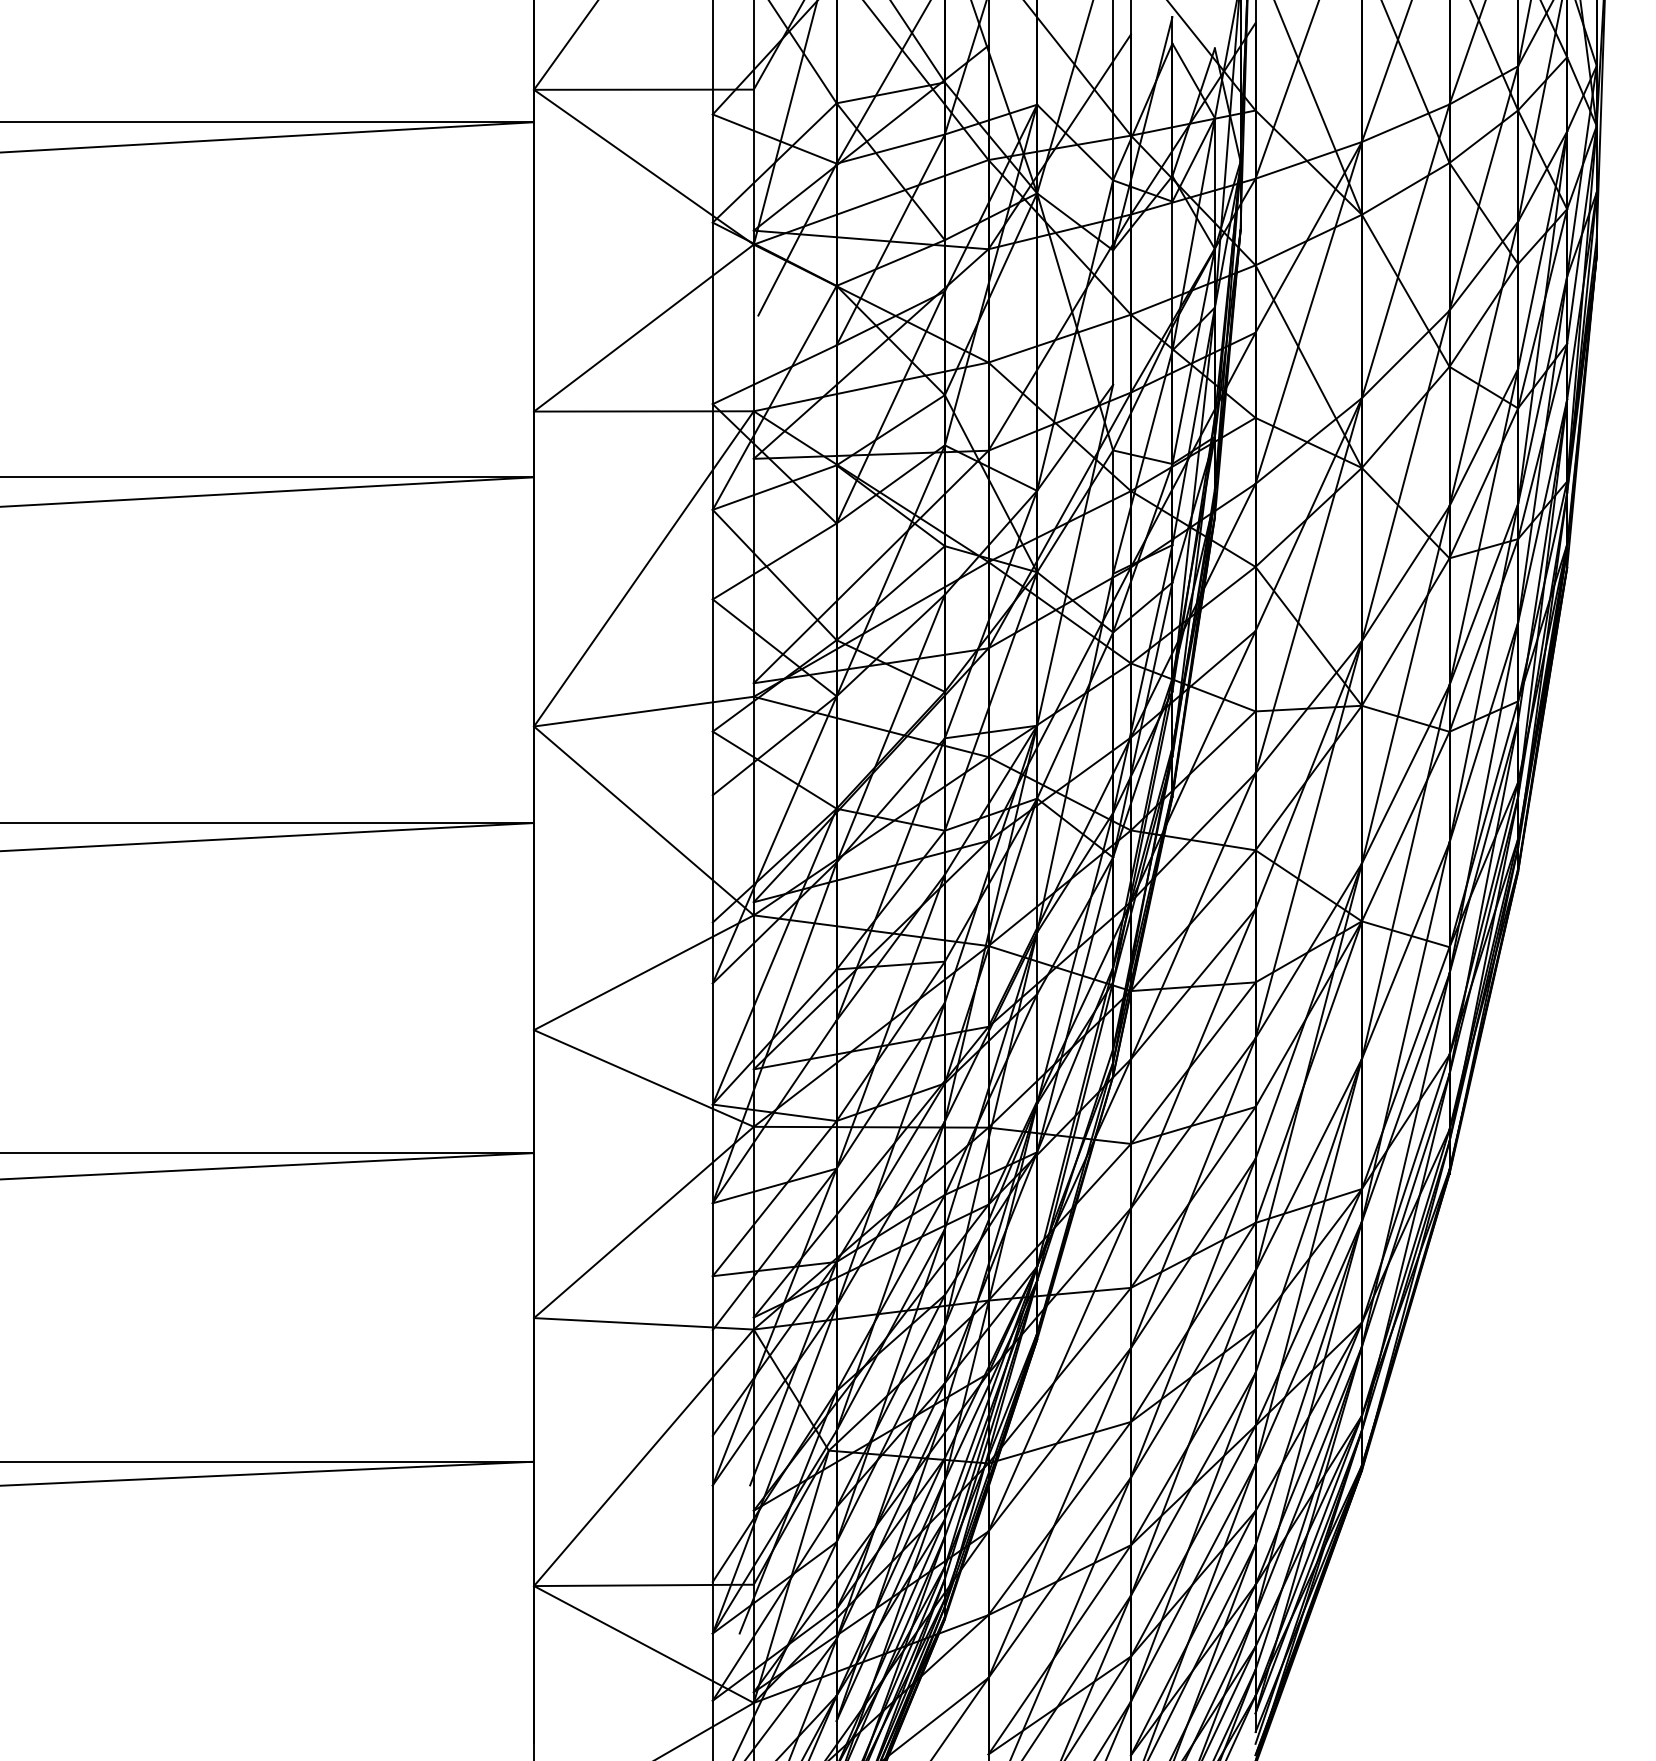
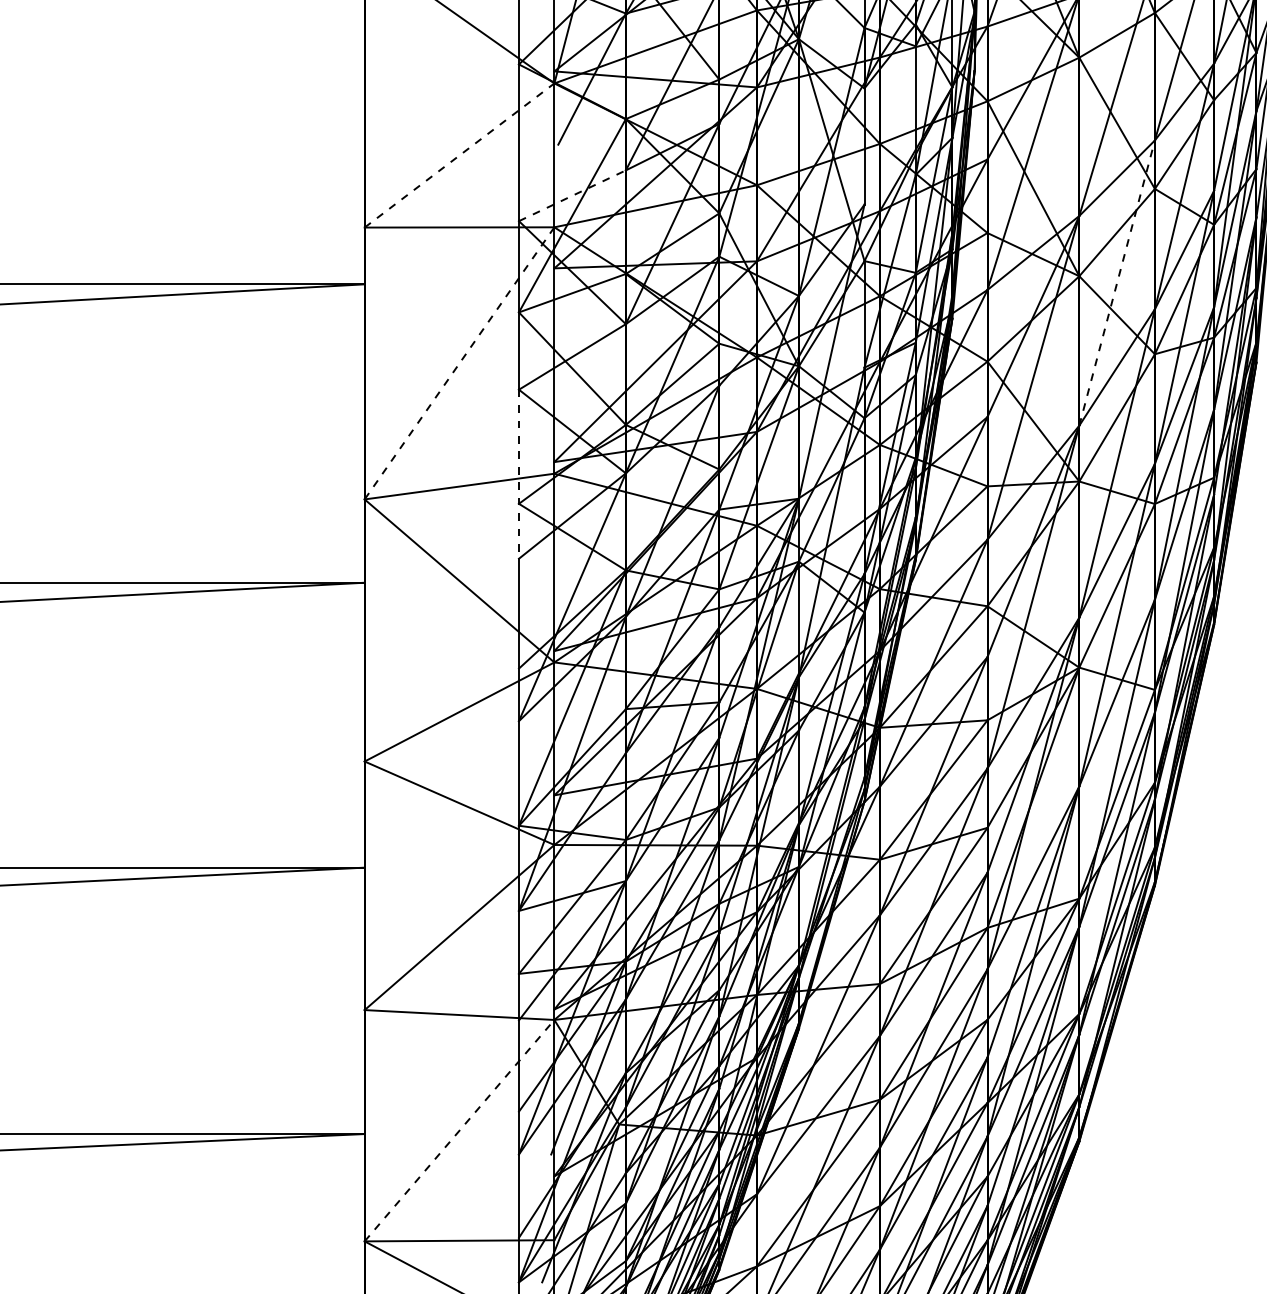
line: (643, 328) -> (459, 155), solid -> dashed
line: (774, 374) -> (572, 195), solid -> dashed
line: (1405, 475) -> (1116, 282), solid -> dashed
line: (644, 568) -> (460, 363), solid -> dashed
line: (712, 697) -> (518, 474), solid -> dashed
line: (643, 1457) -> (459, 1130), solid -> dashed

